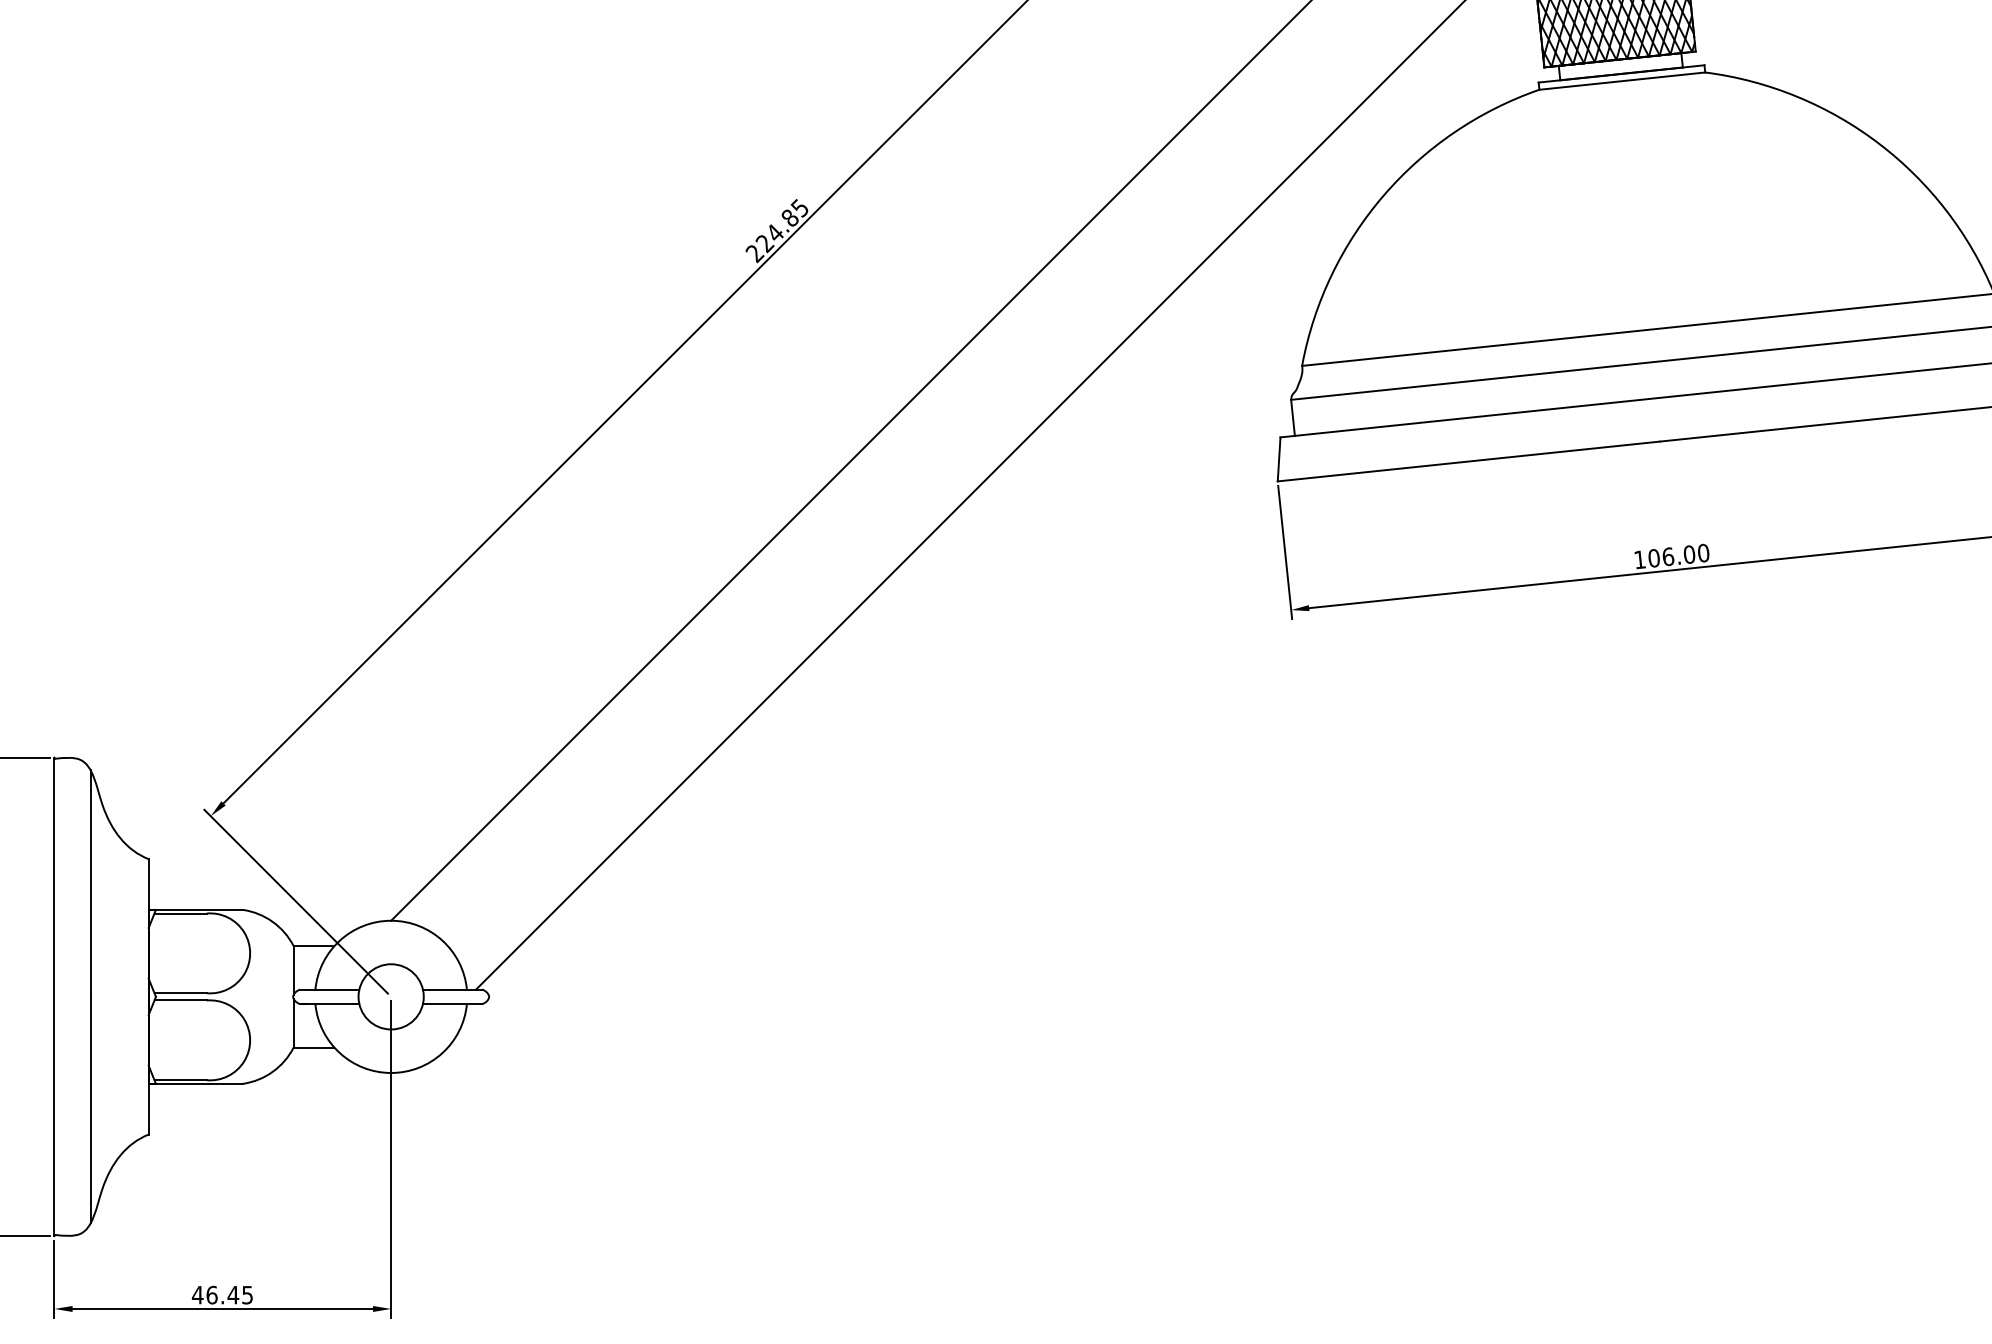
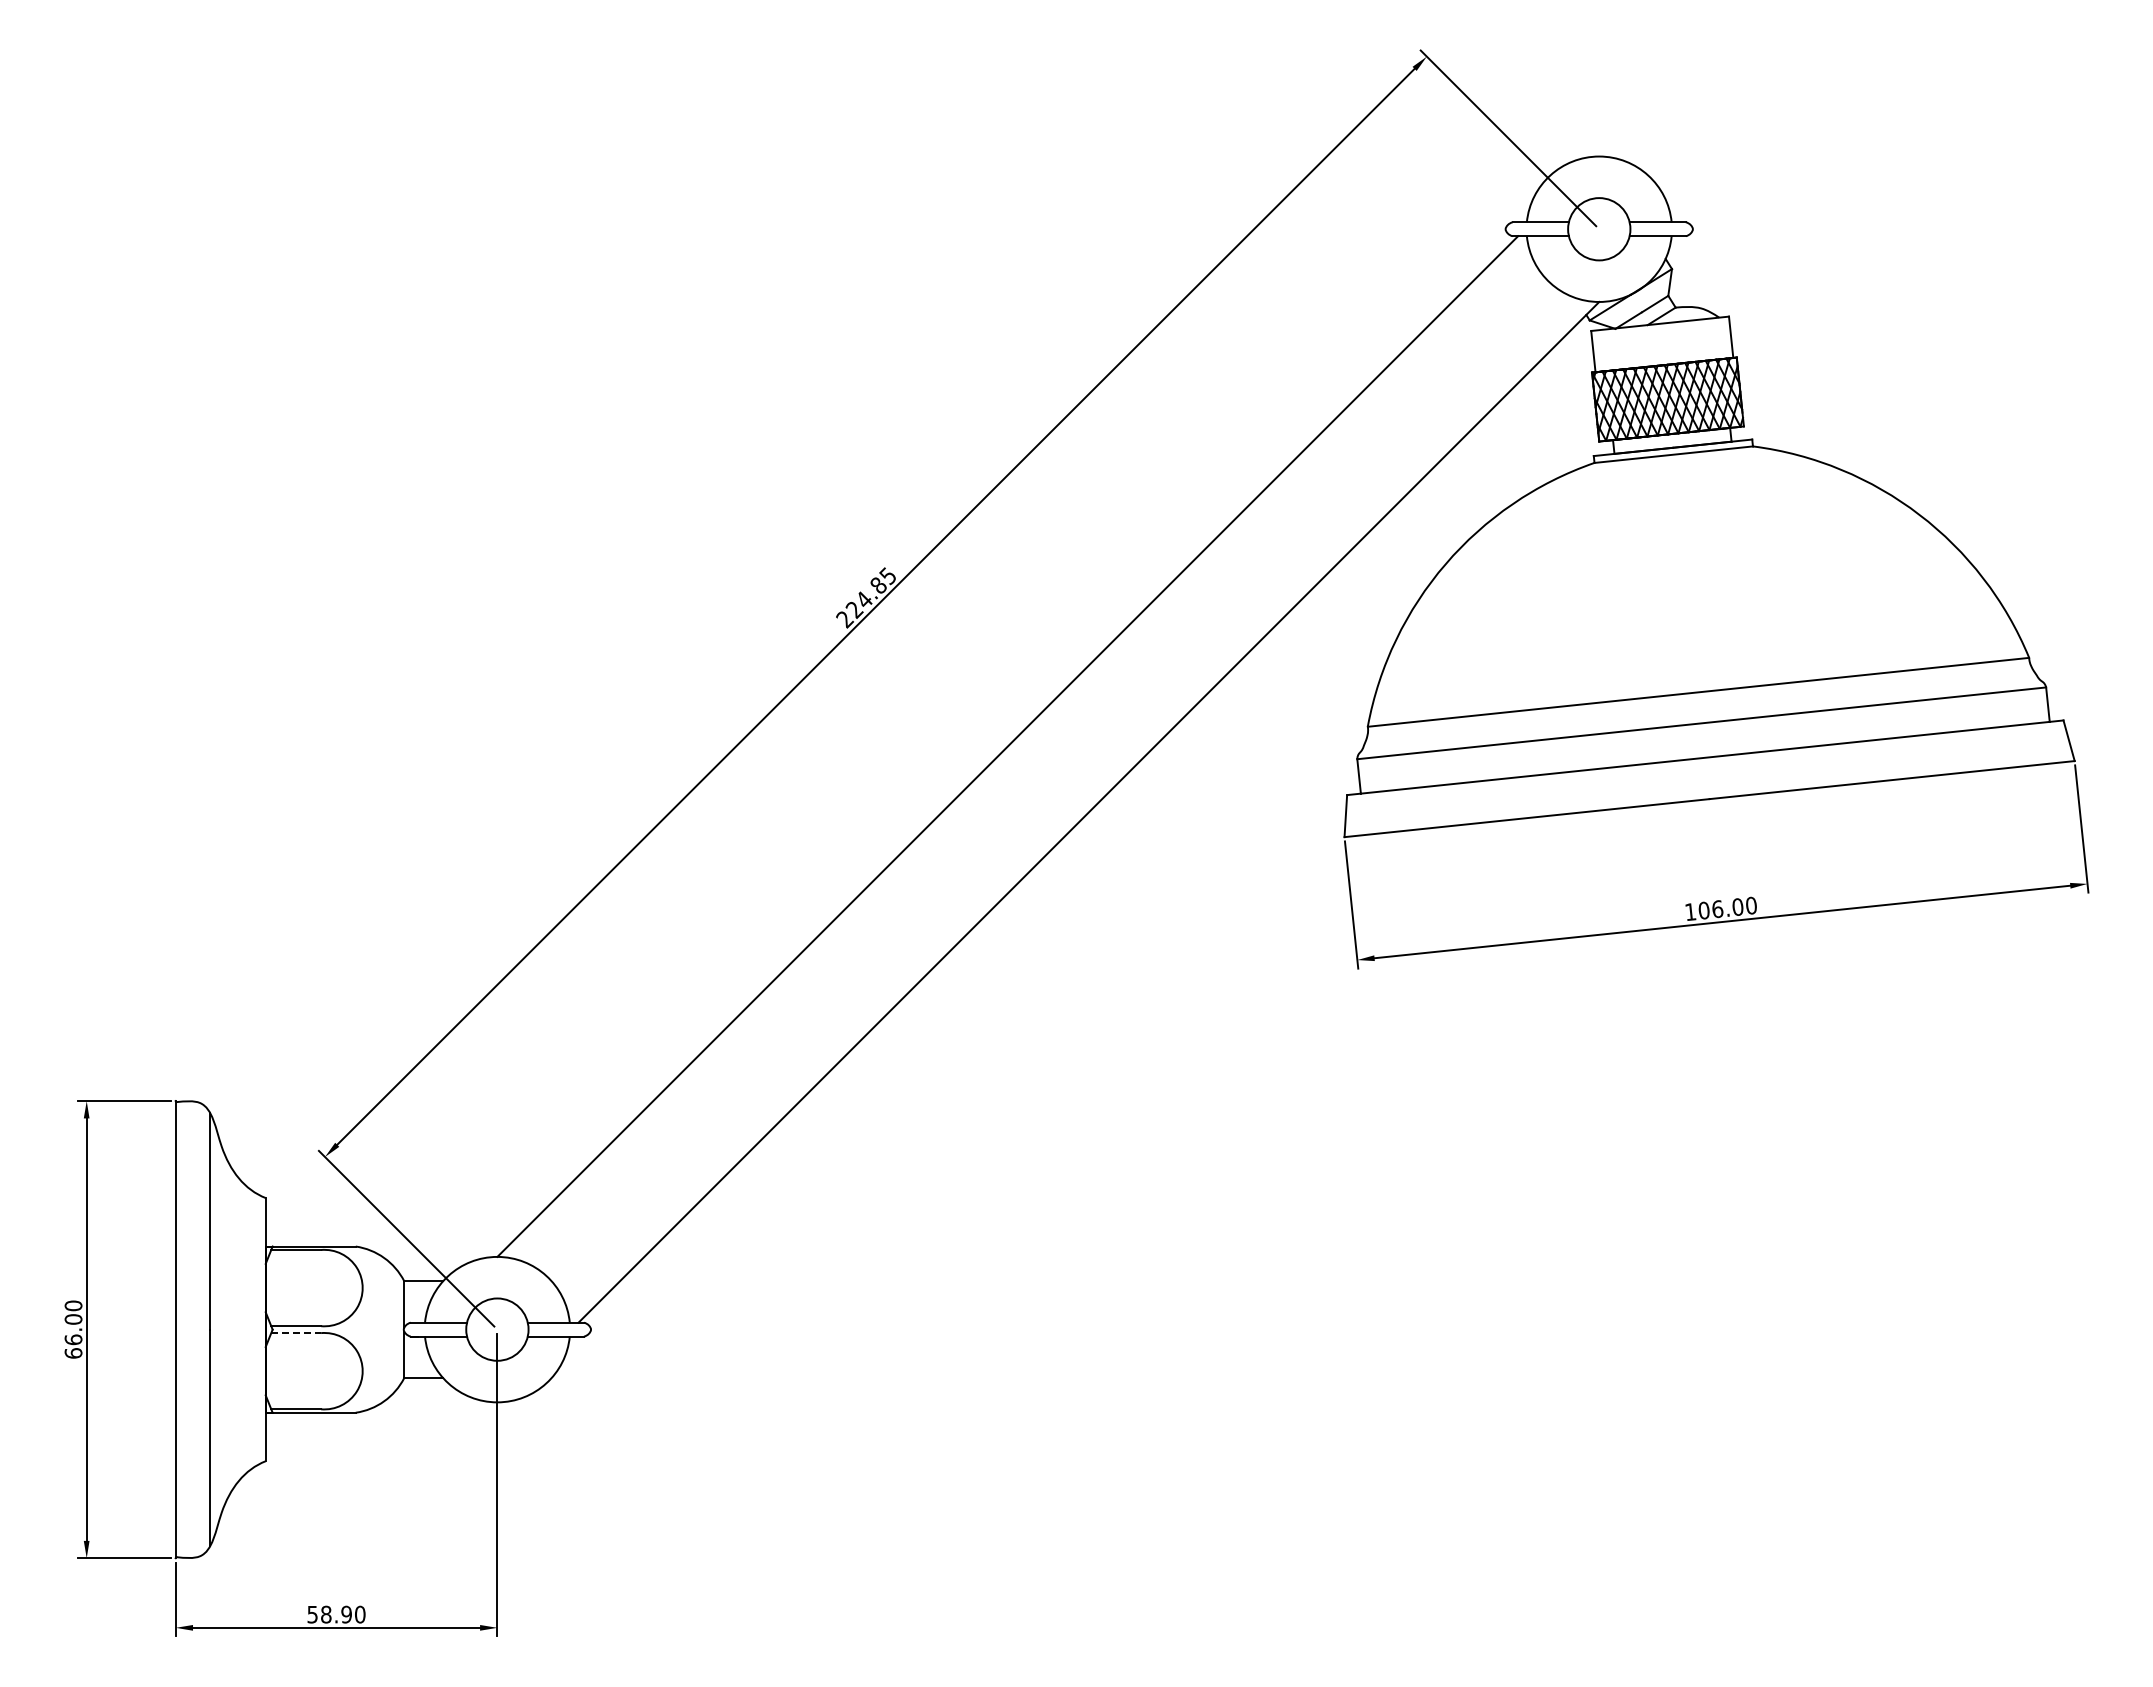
line: (180, 1000) -> (296, 1333), solid -> dashed
text: (222, 1294) -> (336, 1614), 46.45 -> 58.90

